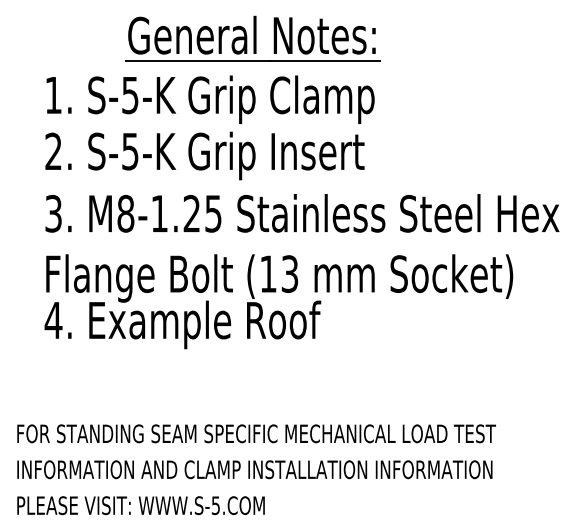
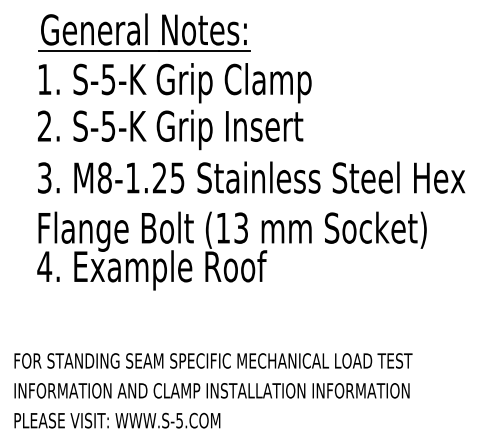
part: (252, 38) -> (144, 32), moved

